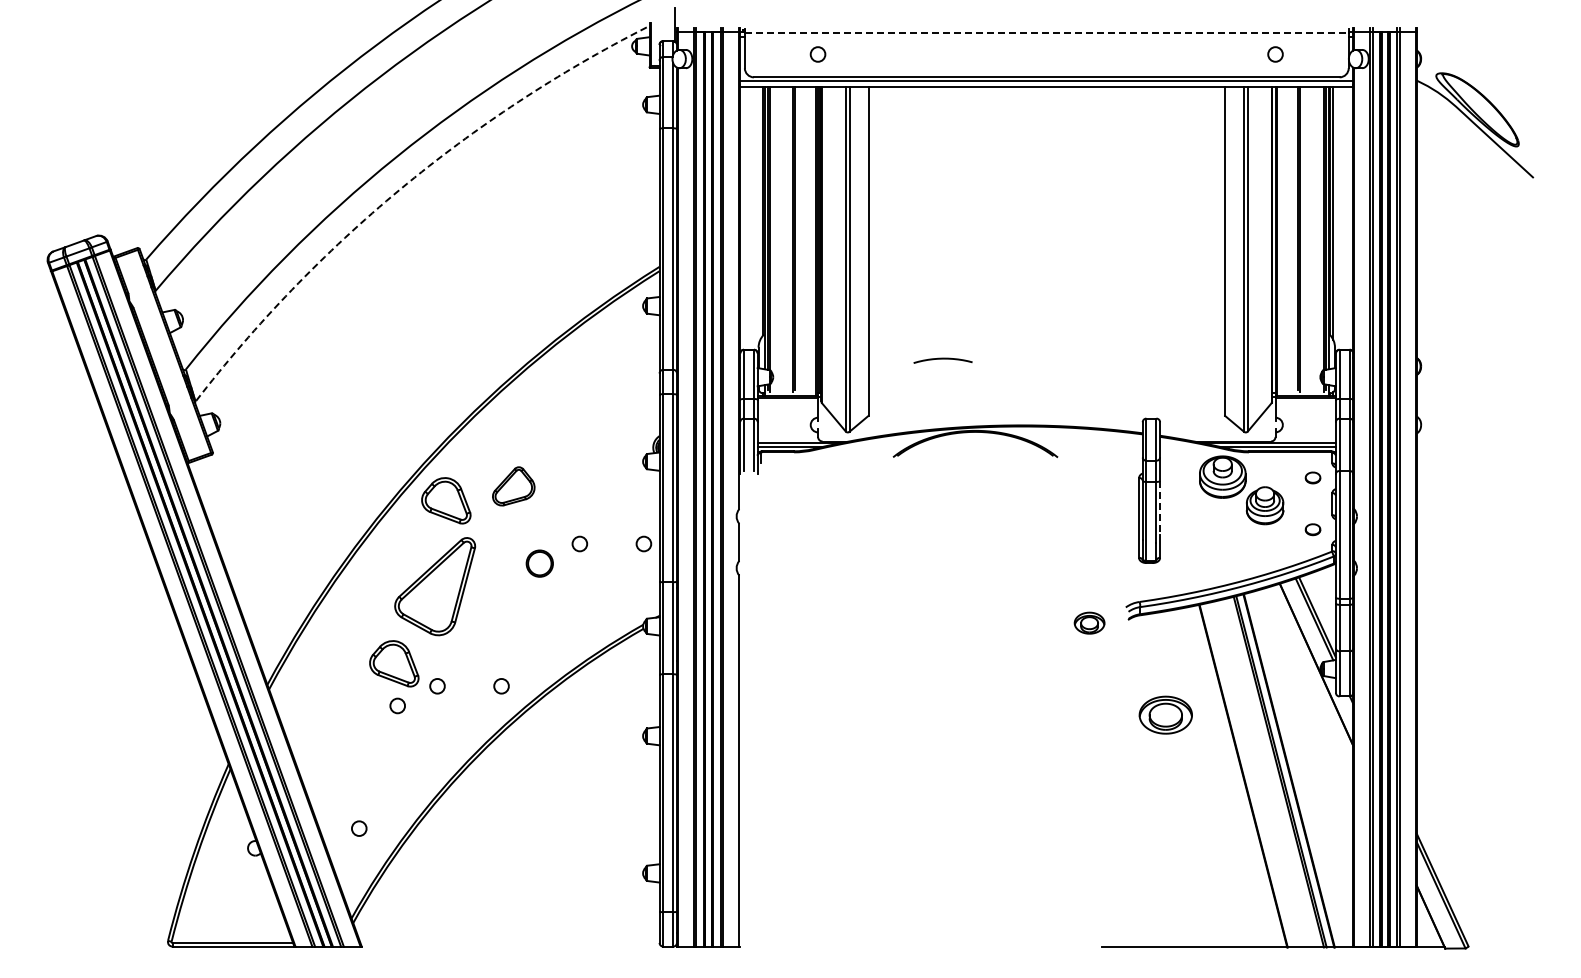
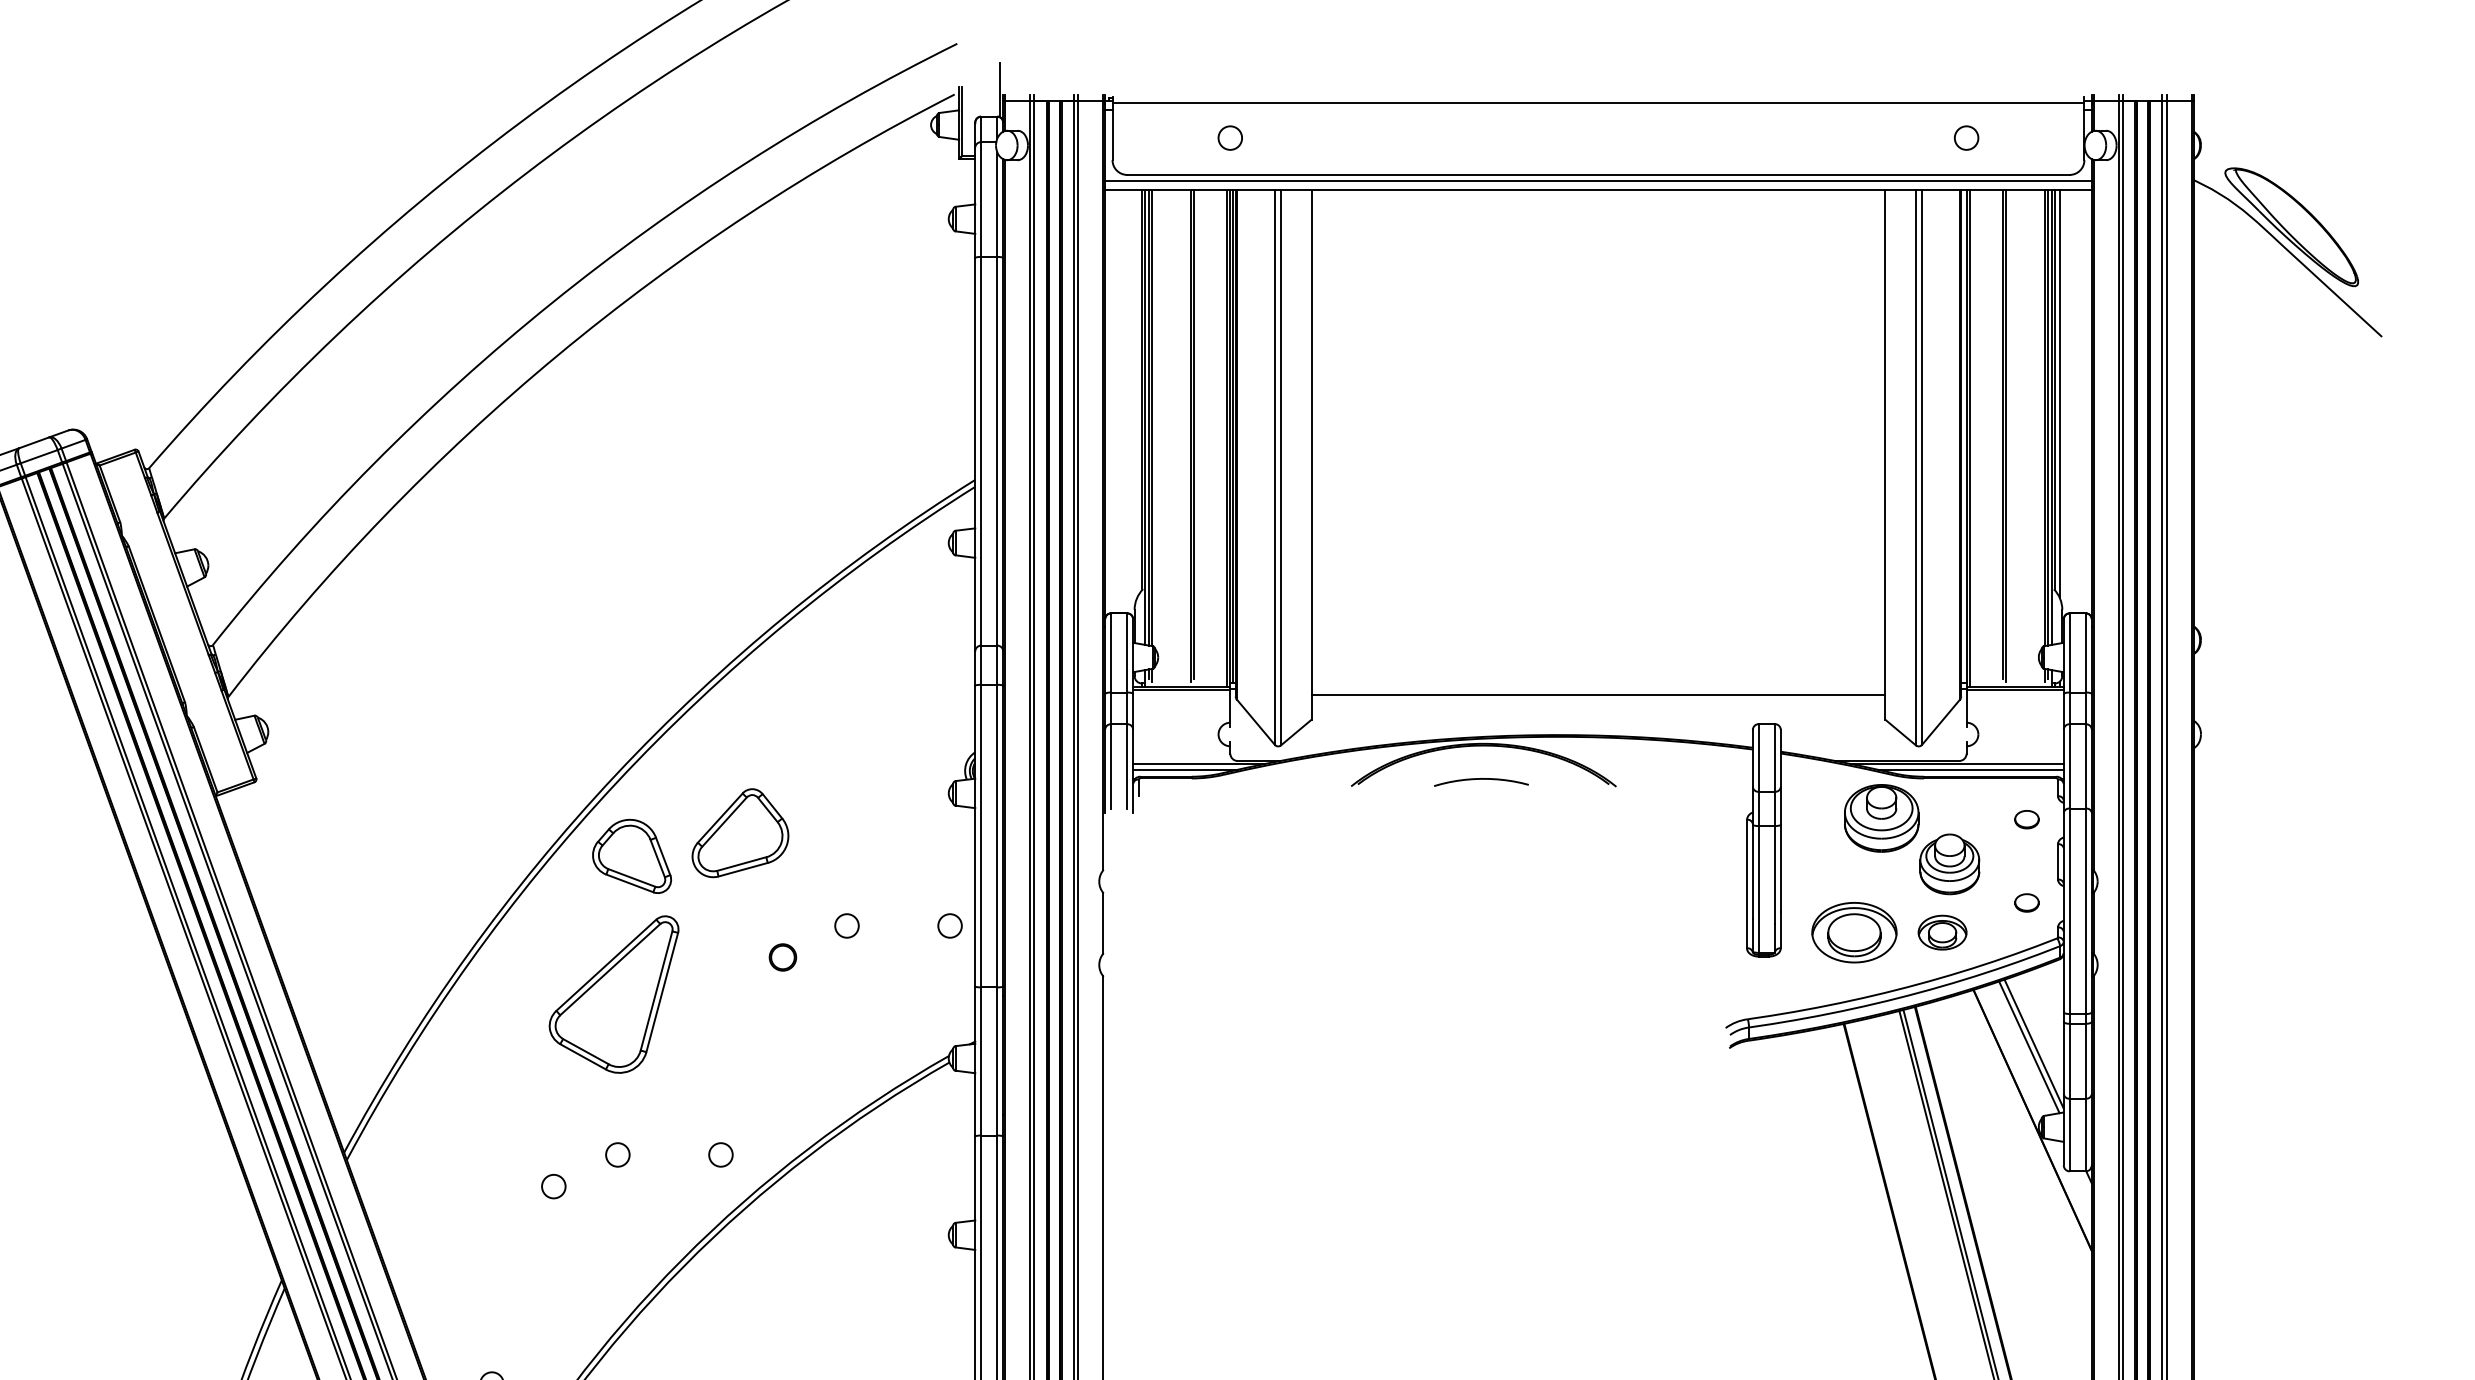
line: (1046, 32) -> (1597, 102), dashed -> solid
arc: (400, 189) -> (558, 355), dashed -> solid
curve: (942, 359) -> (1480, 780), moved
line: (1046, 400) -> (1597, 694), added
part: (513, 486) -> (740, 833), size x1.43
line: (1160, 508) -> (1781, 868), dashed -> solid
circle: (540, 563) -> (783, 957), size x0.62
part: (1089, 622) -> (1942, 931), moved
part: (394, 663) -> (548, 1118), removed
part: (1165, 714) -> (1853, 931), moved

